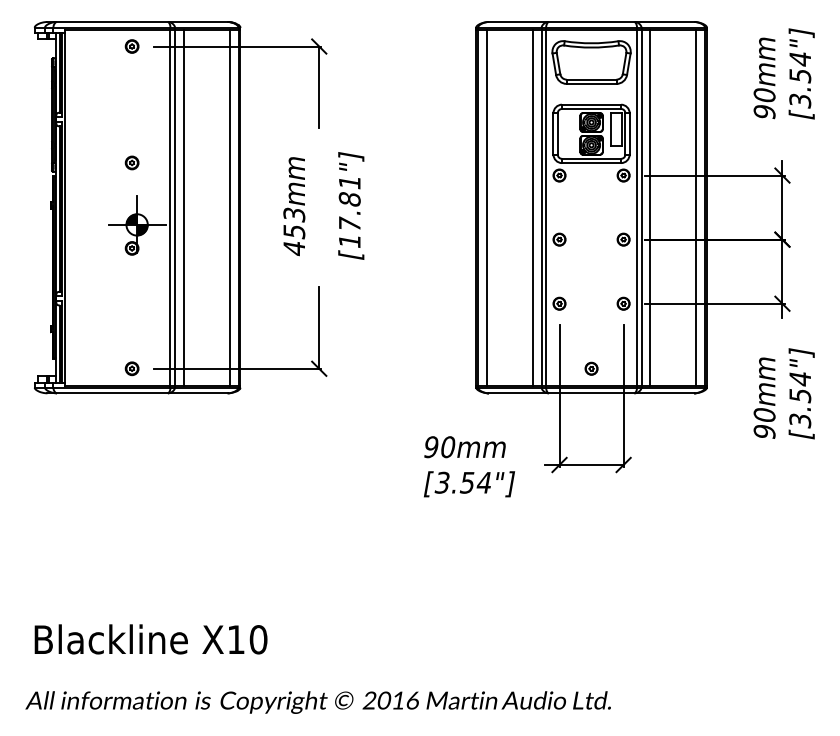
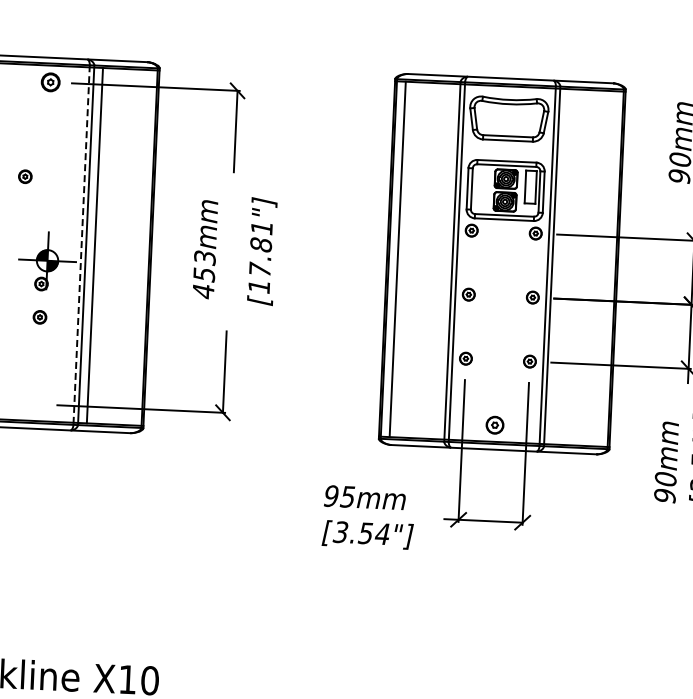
part: (131, 46) -> (50, 82), size x1.4
part: (131, 162) -> (24, 176), moved
line: (229, 207) -> (140, 247), removed
line: (532, 207) -> (443, 261), removed
line: (650, 207) -> (561, 266), removed
line: (696, 207) -> (607, 268), removed
line: (170, 208) -> (81, 245), solid -> dashed
part: (131, 368) -> (39, 317), moved
part: (591, 368) -> (494, 424), size x1.4
text: (447, 447) -> (347, 497), 90mm -> 95mm

